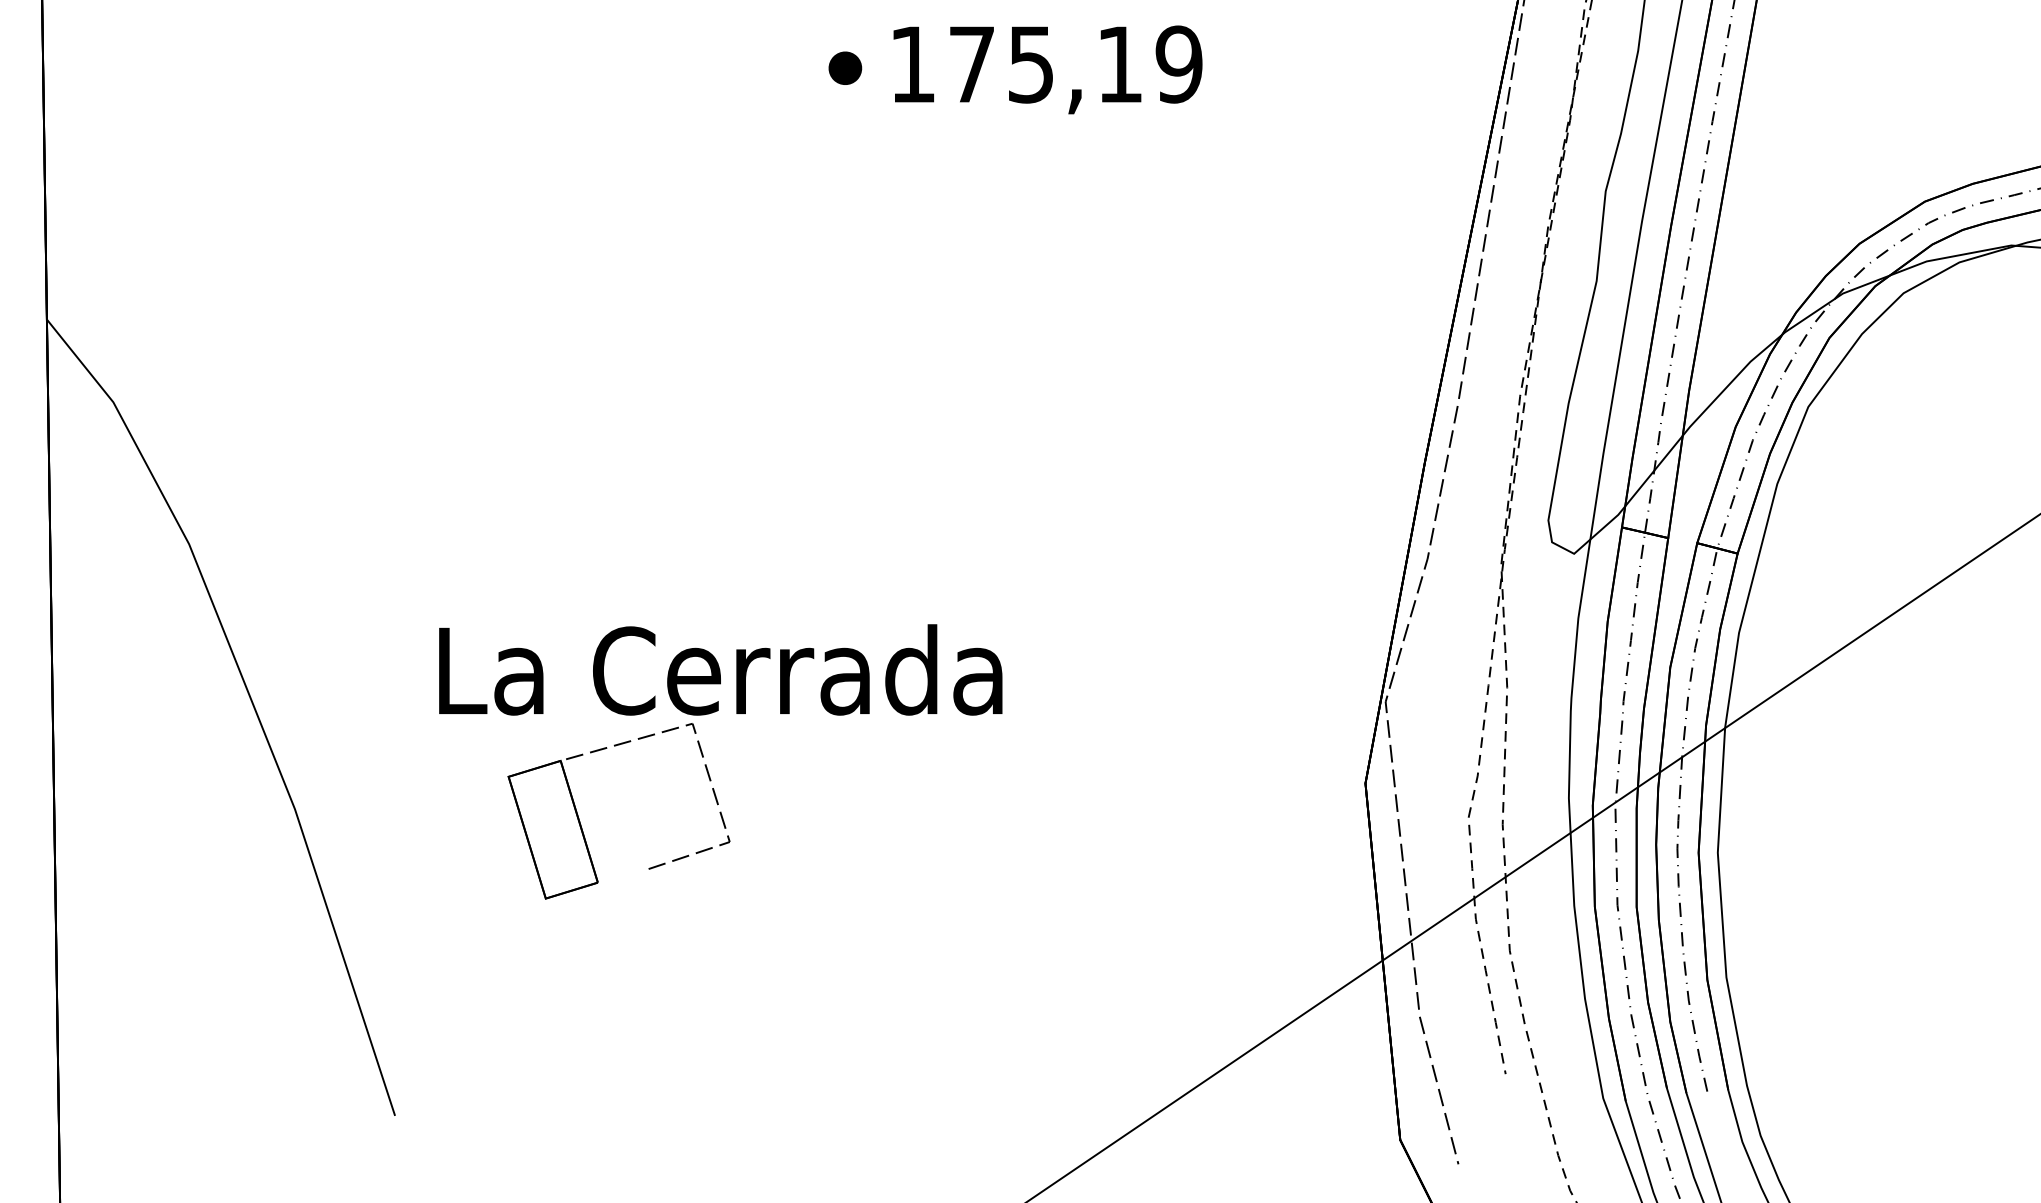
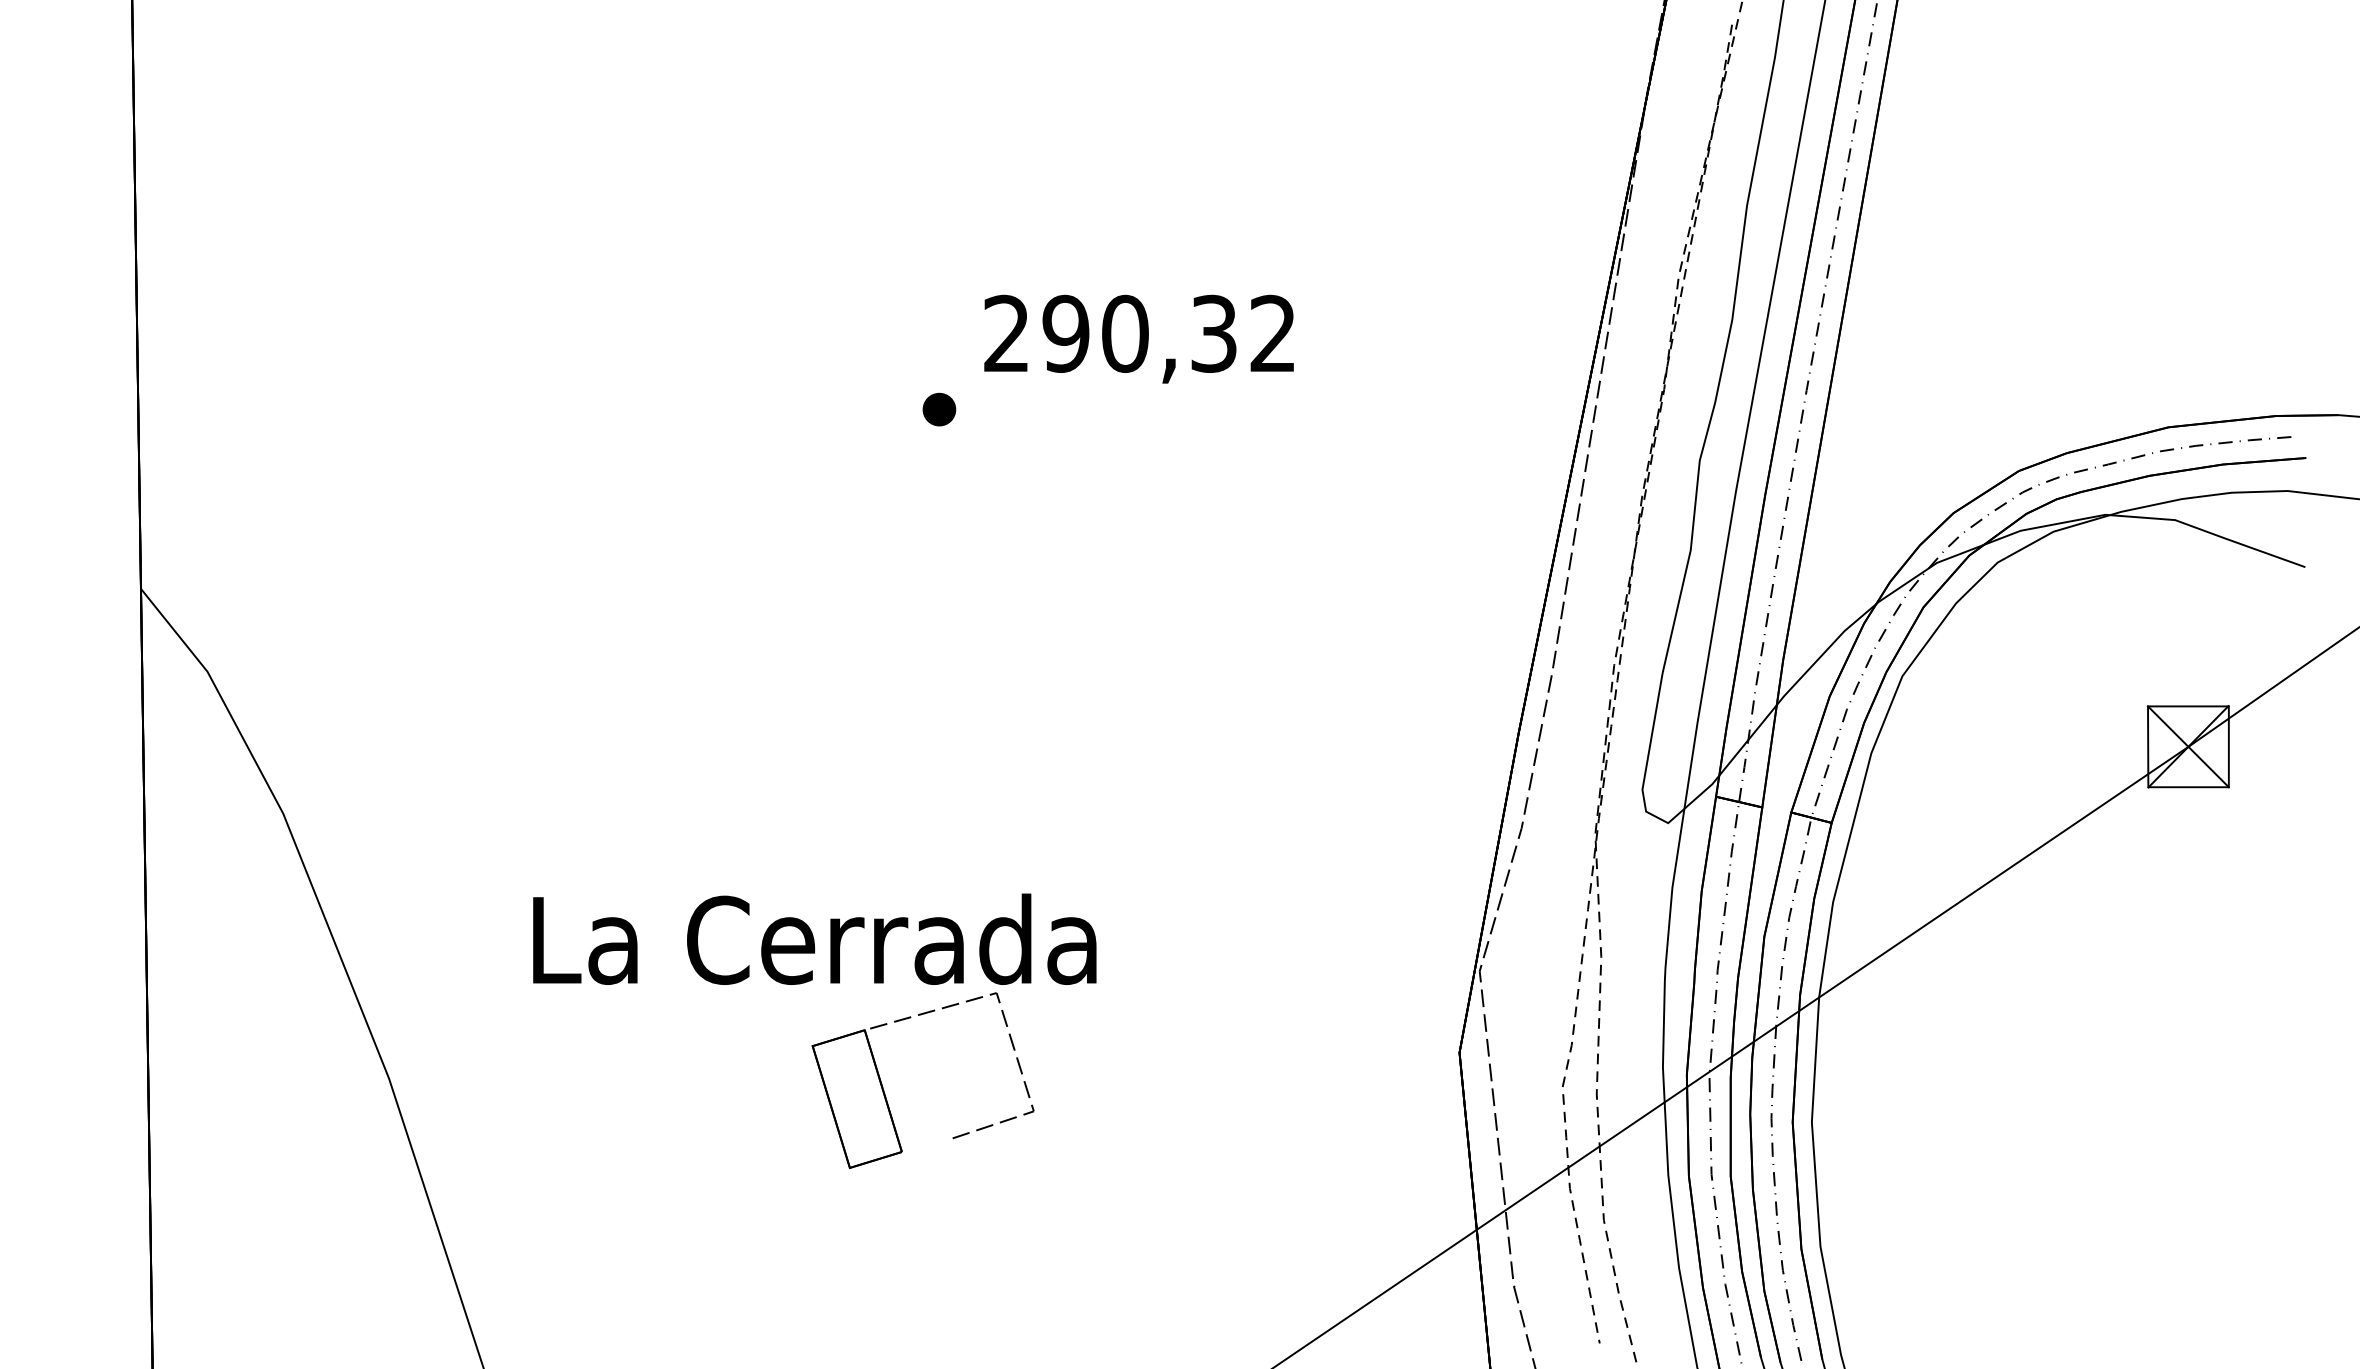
text: (1046, 64) -> (1140, 333), 175,19 -> 290,32
part: (845, 68) -> (939, 409), moved
part: (581, 824) -> (885, 1093), moved

